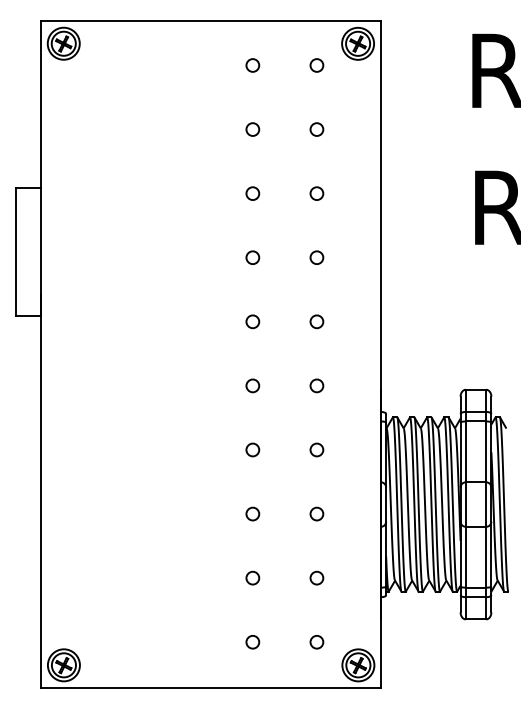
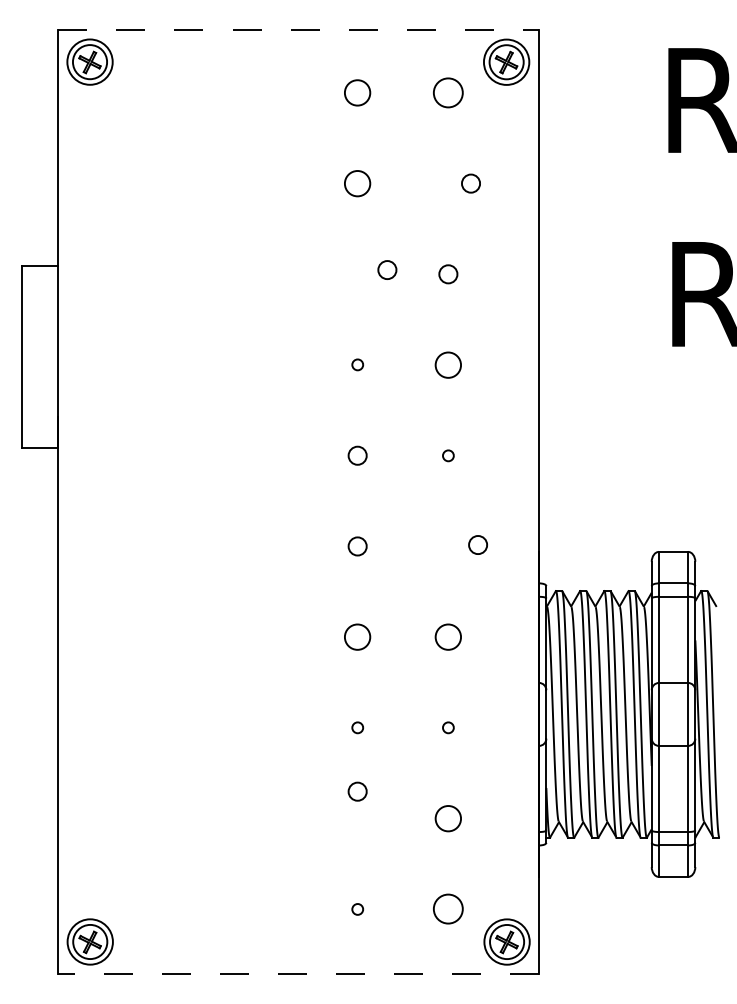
line: (211, 21) -> (299, 30), solid -> dashed
circle: (252, 65) -> (357, 92), size x1.4
circle: (316, 65) -> (447, 92), size x1.6
circle: (252, 129) -> (357, 183), size x1.4
circle: (316, 129) -> (470, 183), moved
circle: (252, 193) -> (386, 269), moved
circle: (252, 257) -> (357, 364), size x0.6
circle: (316, 257) -> (447, 364), size x1.4
circle: (316, 321) -> (447, 455), size x0.6
circle: (316, 385) -> (477, 544), moved
circle: (252, 449) -> (357, 636), size x1.4
circle: (316, 449) -> (447, 636), size x1.4
circle: (252, 513) -> (357, 727), size x0.6
circle: (316, 513) -> (447, 727), size x0.6
circle: (252, 577) -> (357, 790), moved
circle: (316, 577) -> (447, 817), size x1.4
circle: (252, 642) -> (357, 909), size x0.6
circle: (316, 642) -> (447, 909), size x1.6
line: (211, 687) -> (299, 973), solid -> dashed

